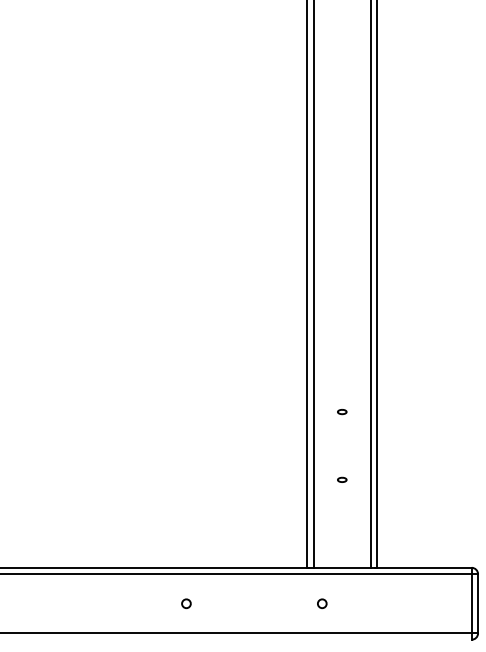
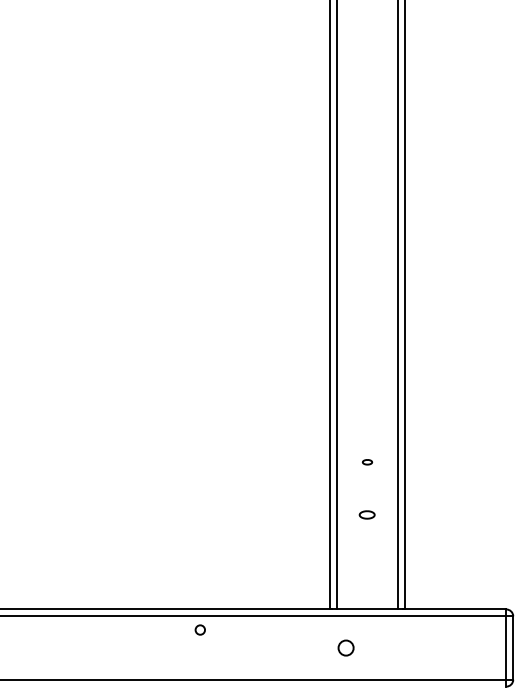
part: (342, 412) -> (367, 462), moved
part: (342, 480) -> (367, 515), size x1.6
circle: (185, 603) -> (199, 629), moved
circle: (321, 603) -> (345, 647), size x1.6

